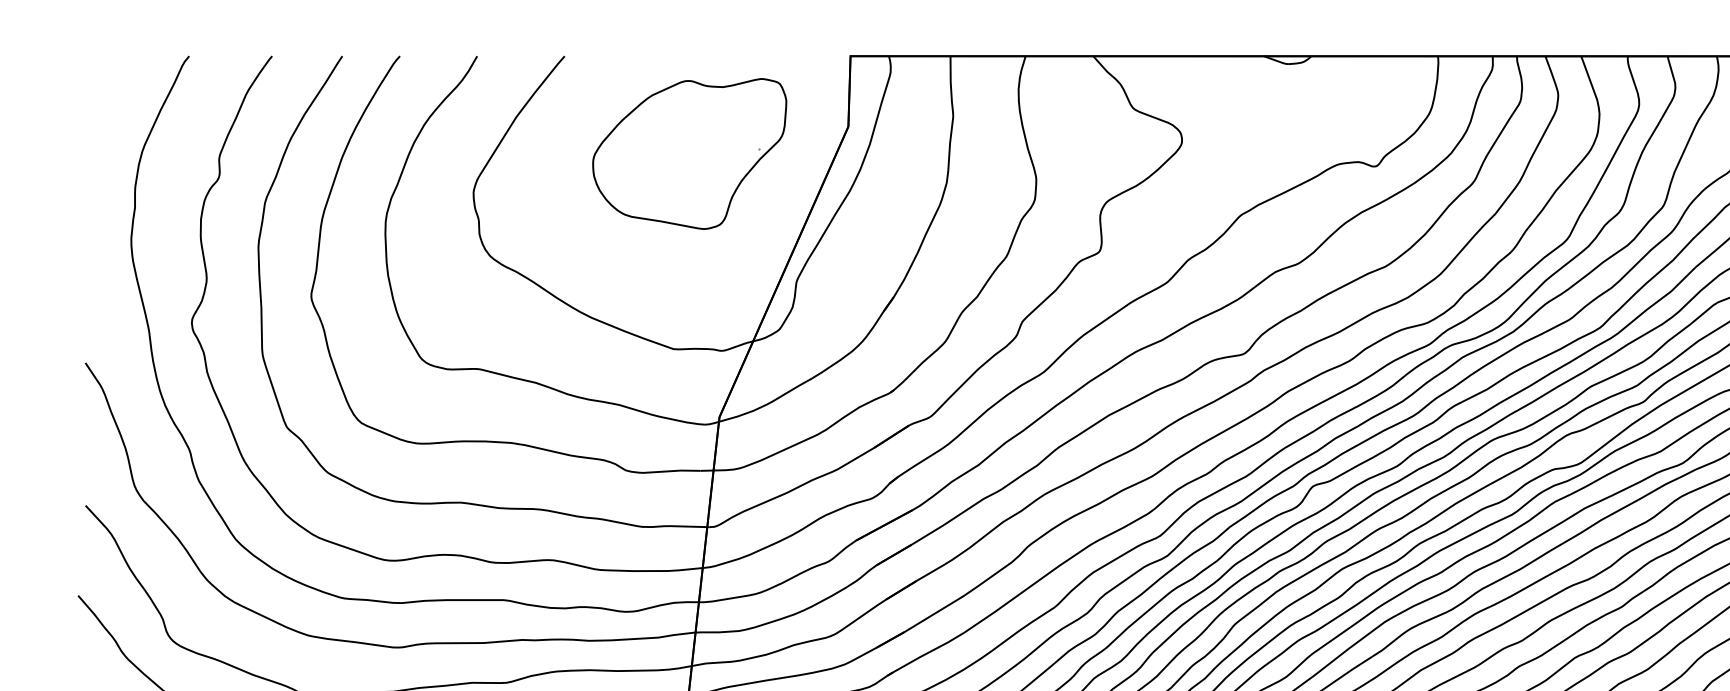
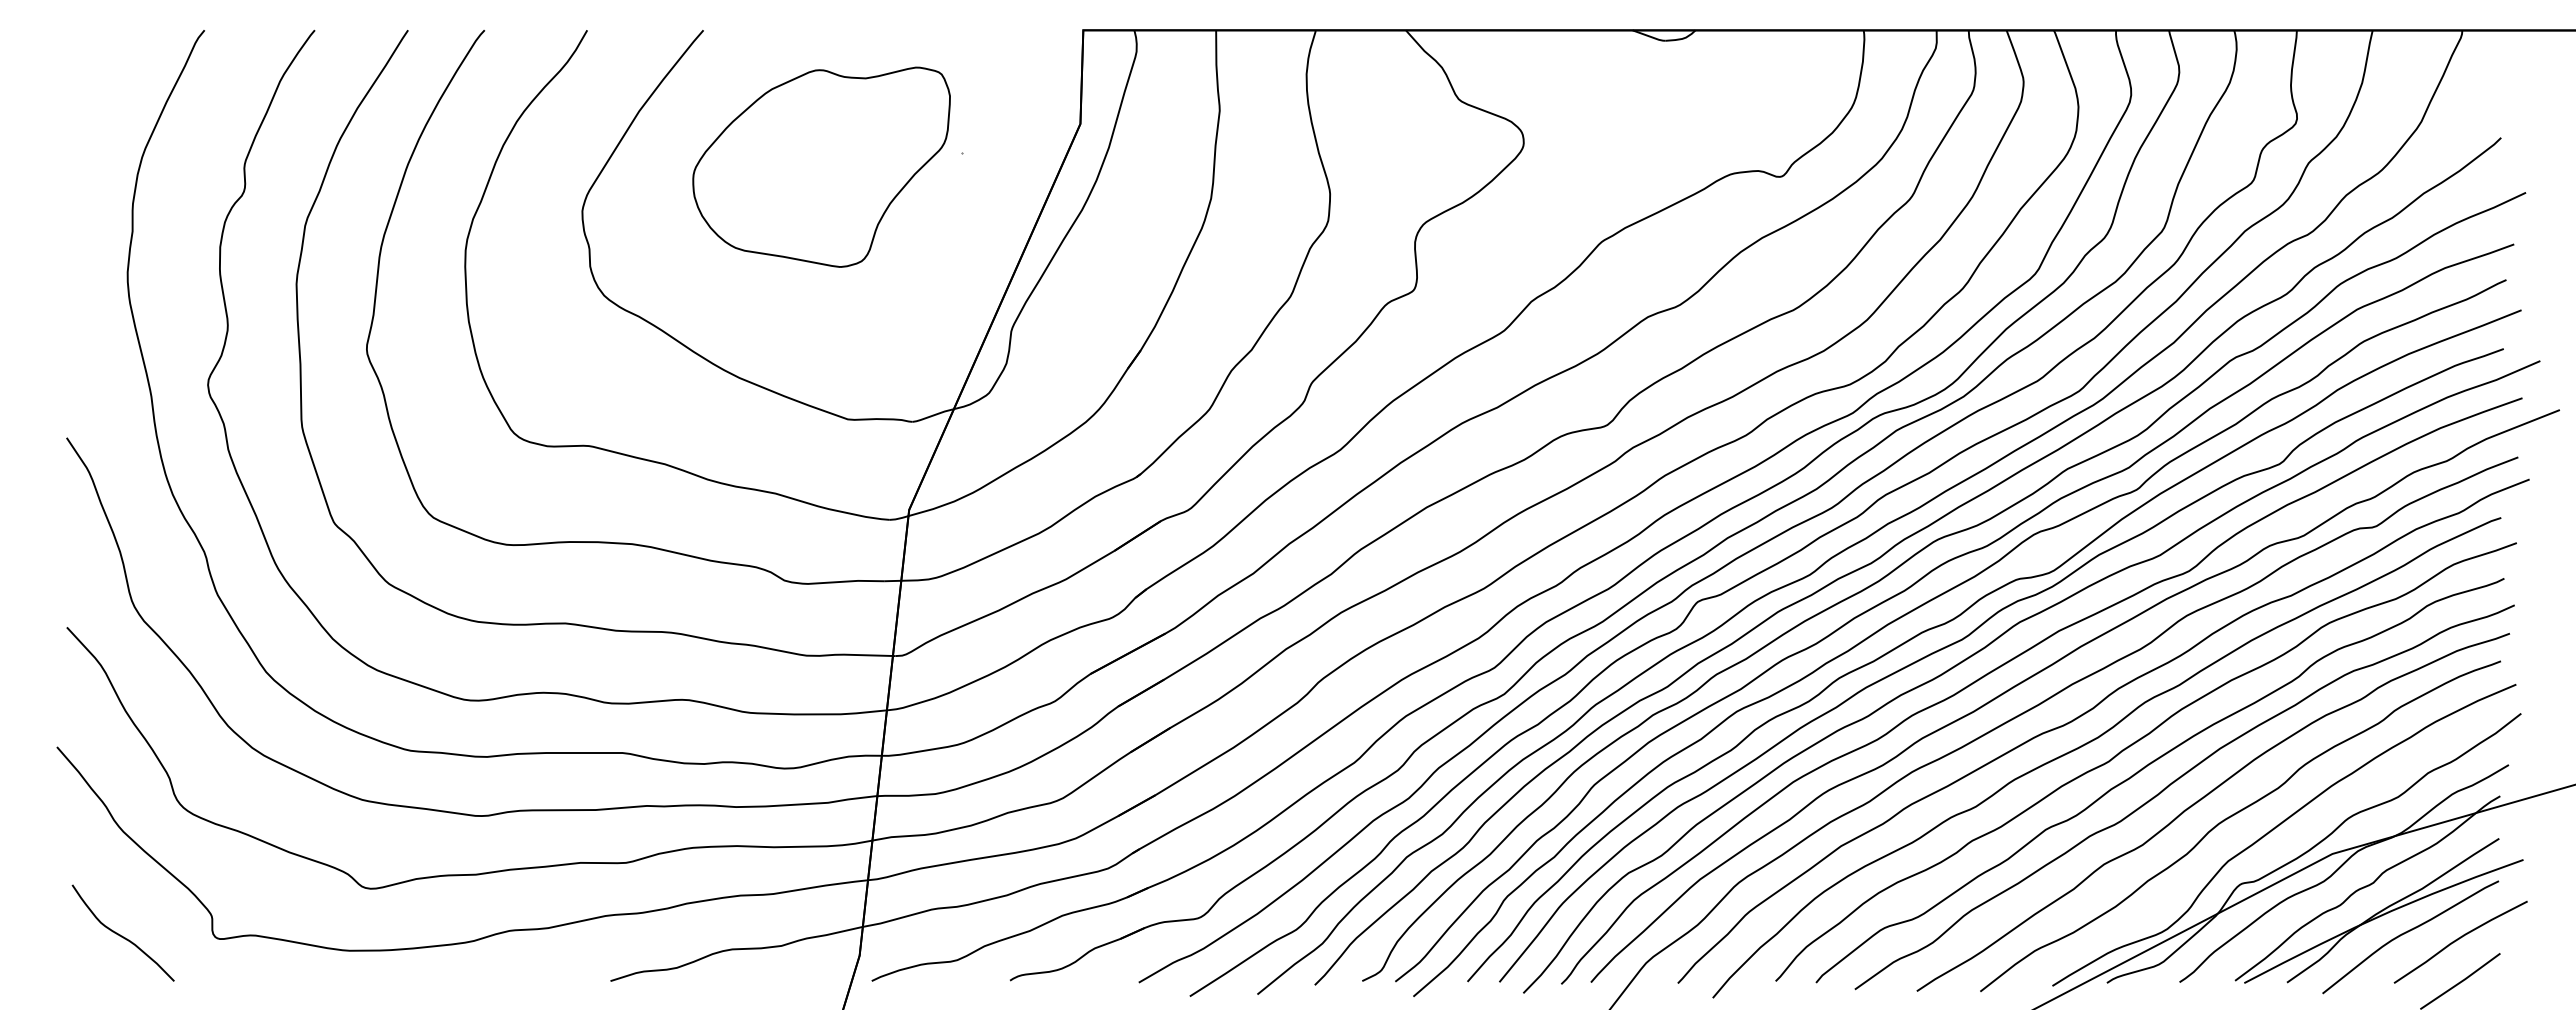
part: (689, 153) -> (821, 166), moved

